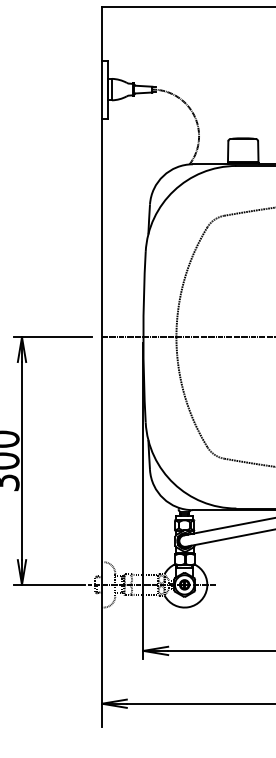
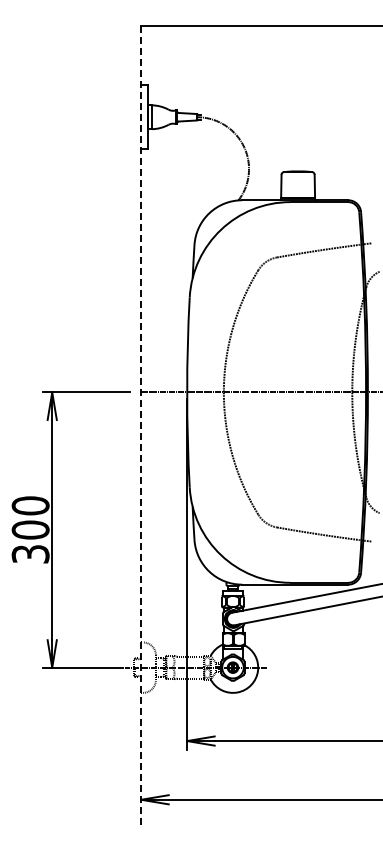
line: (102, 366) -> (141, 425), solid -> dashed

